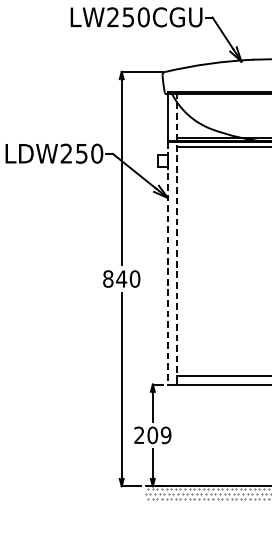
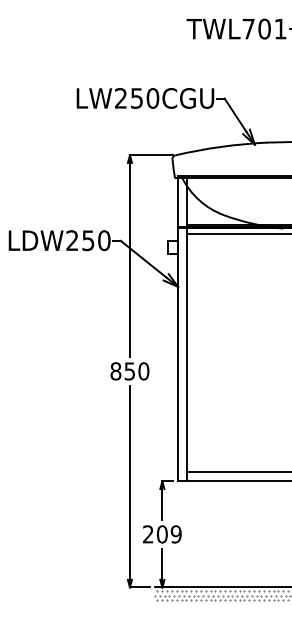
line: (176, 237) -> (187, 328), dashed -> solid
line: (168, 262) -> (178, 354), dashed -> solid
text: (121, 279) -> (129, 371), 840 -> 850

